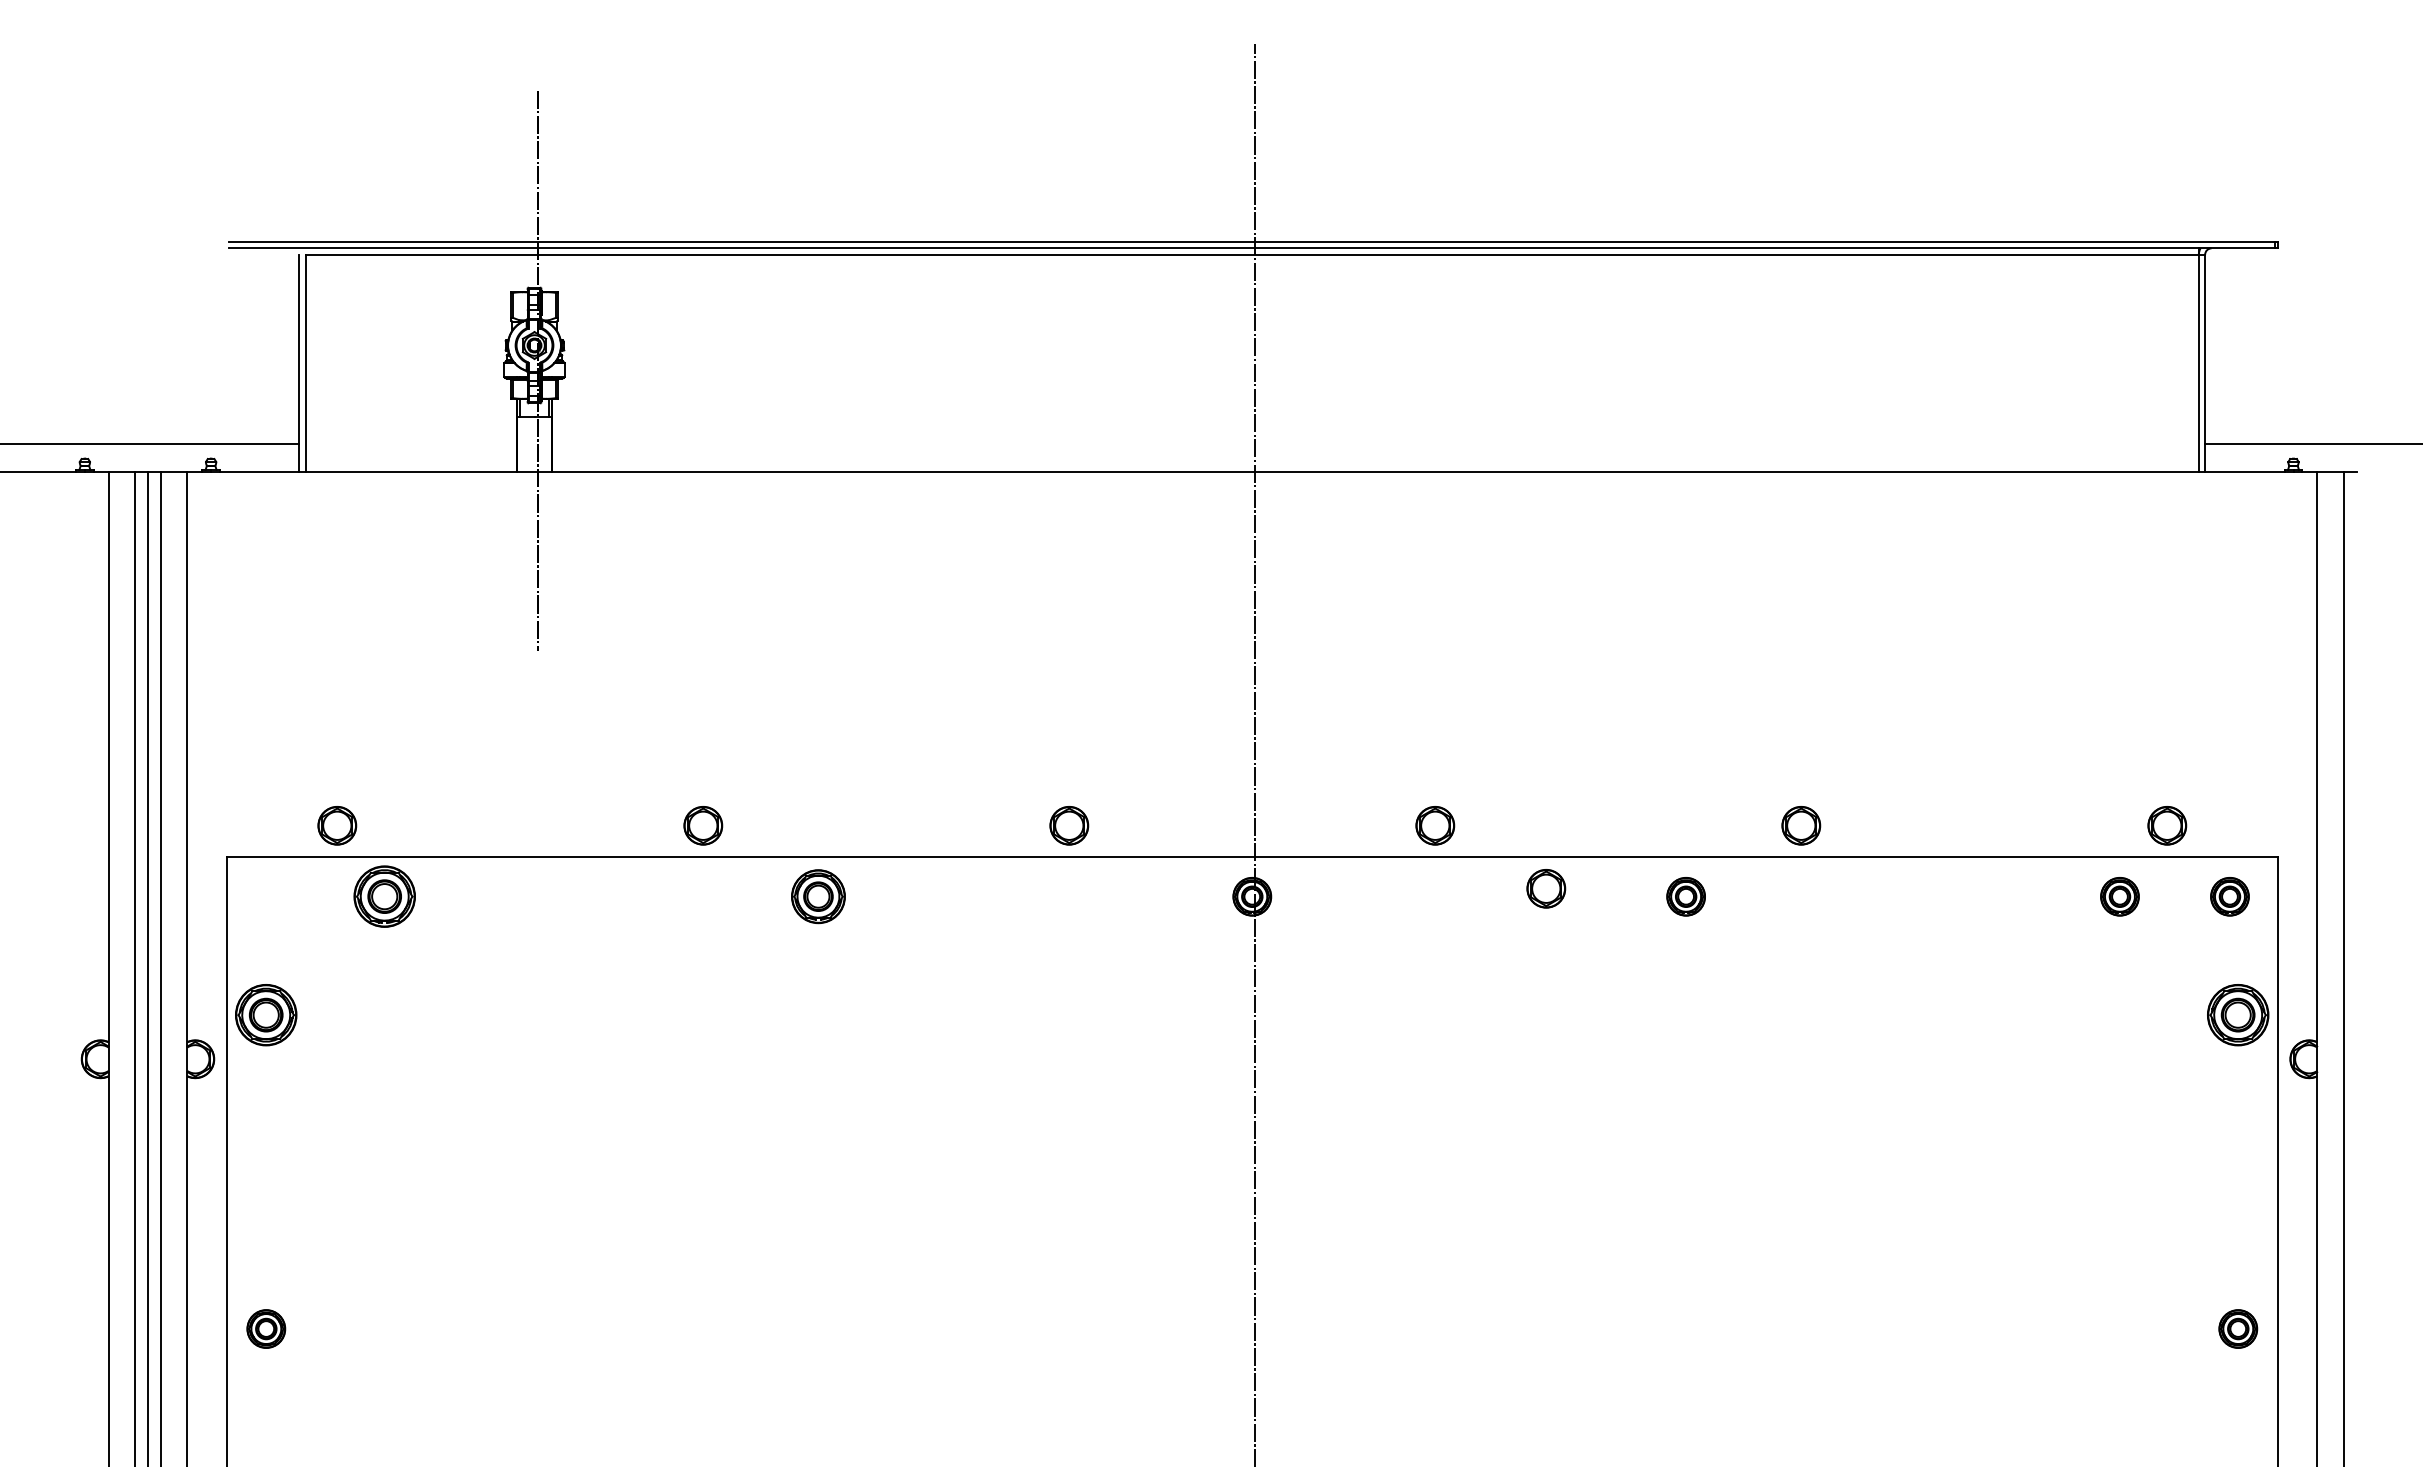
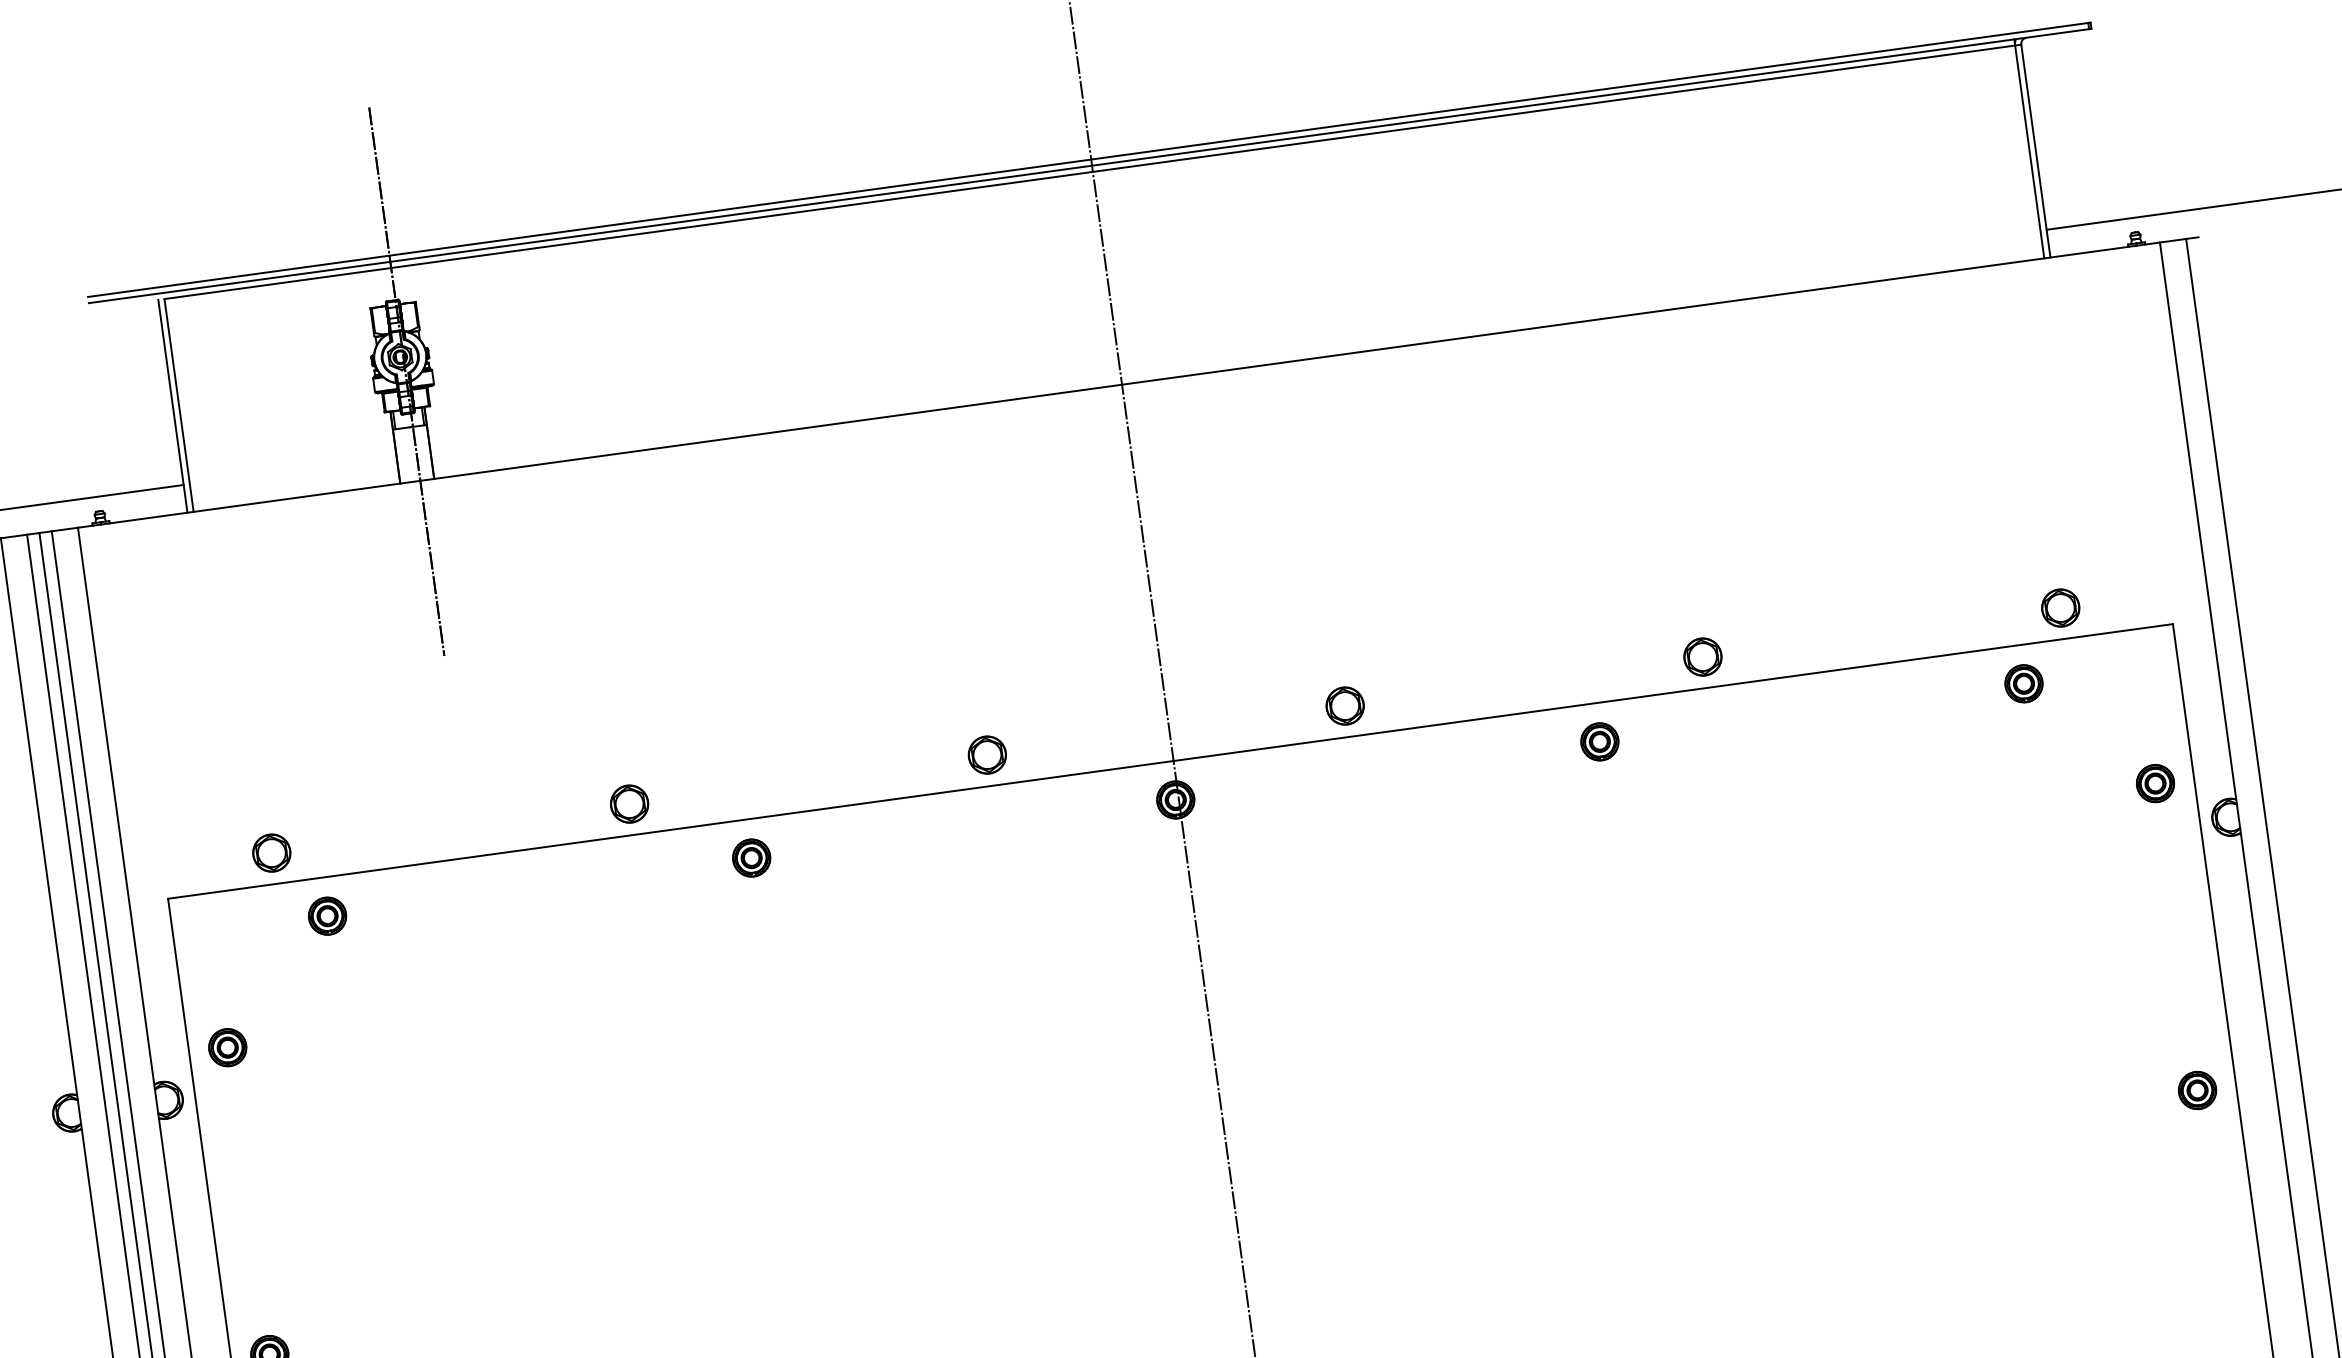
part: (1546, 888) -> (1462, 752), removed
part: (384, 896) -> (327, 915), size x0.62
part: (818, 896) -> (751, 857), size x0.71
part: (2229, 896) -> (2131, 668), removed
part: (266, 1014) -> (227, 1047), size x0.62
part: (2238, 1014) -> (2155, 783), size x0.62

